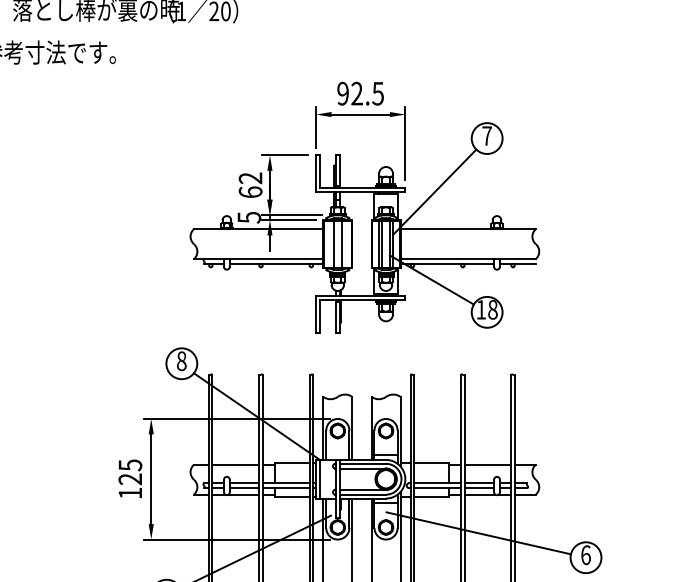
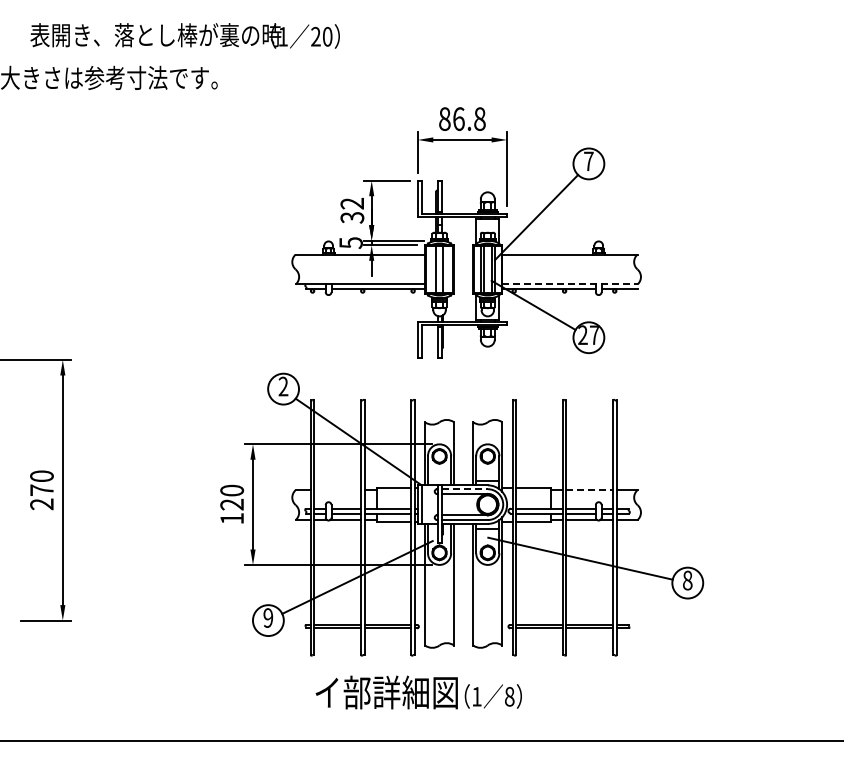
text: (360, 93) -> (462, 118), 92.5 -> 86.8
text: (250, 192) -> (352, 217), 62 -> 32
line: (467, 259) -> (569, 284), solid -> dashed
text: (486, 310) -> (588, 335), 18 -> 27
text: (181, 361) -> (283, 386), 8 -> 2
line: (363, 464) -> (465, 489), solid -> dashed
text: (129, 465) -> (231, 490), 125 -> 120
line: (235, 465) -> (337, 490), removed
line: (488, 465) -> (590, 490), solid -> dashed
text: (585, 555) -> (687, 580), 6 -> 8

